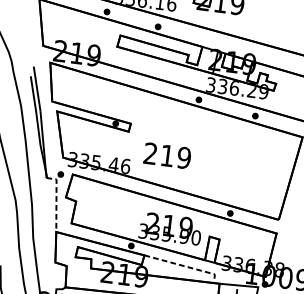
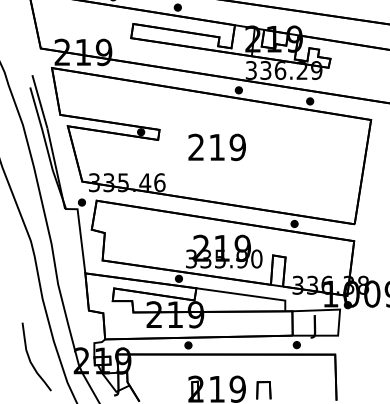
text: (166, 155) -> (216, 147), moved
line: (56, 200) -> (80, 234), dashed -> solid
line: (184, 266) -> (246, 295), dashed -> solid

